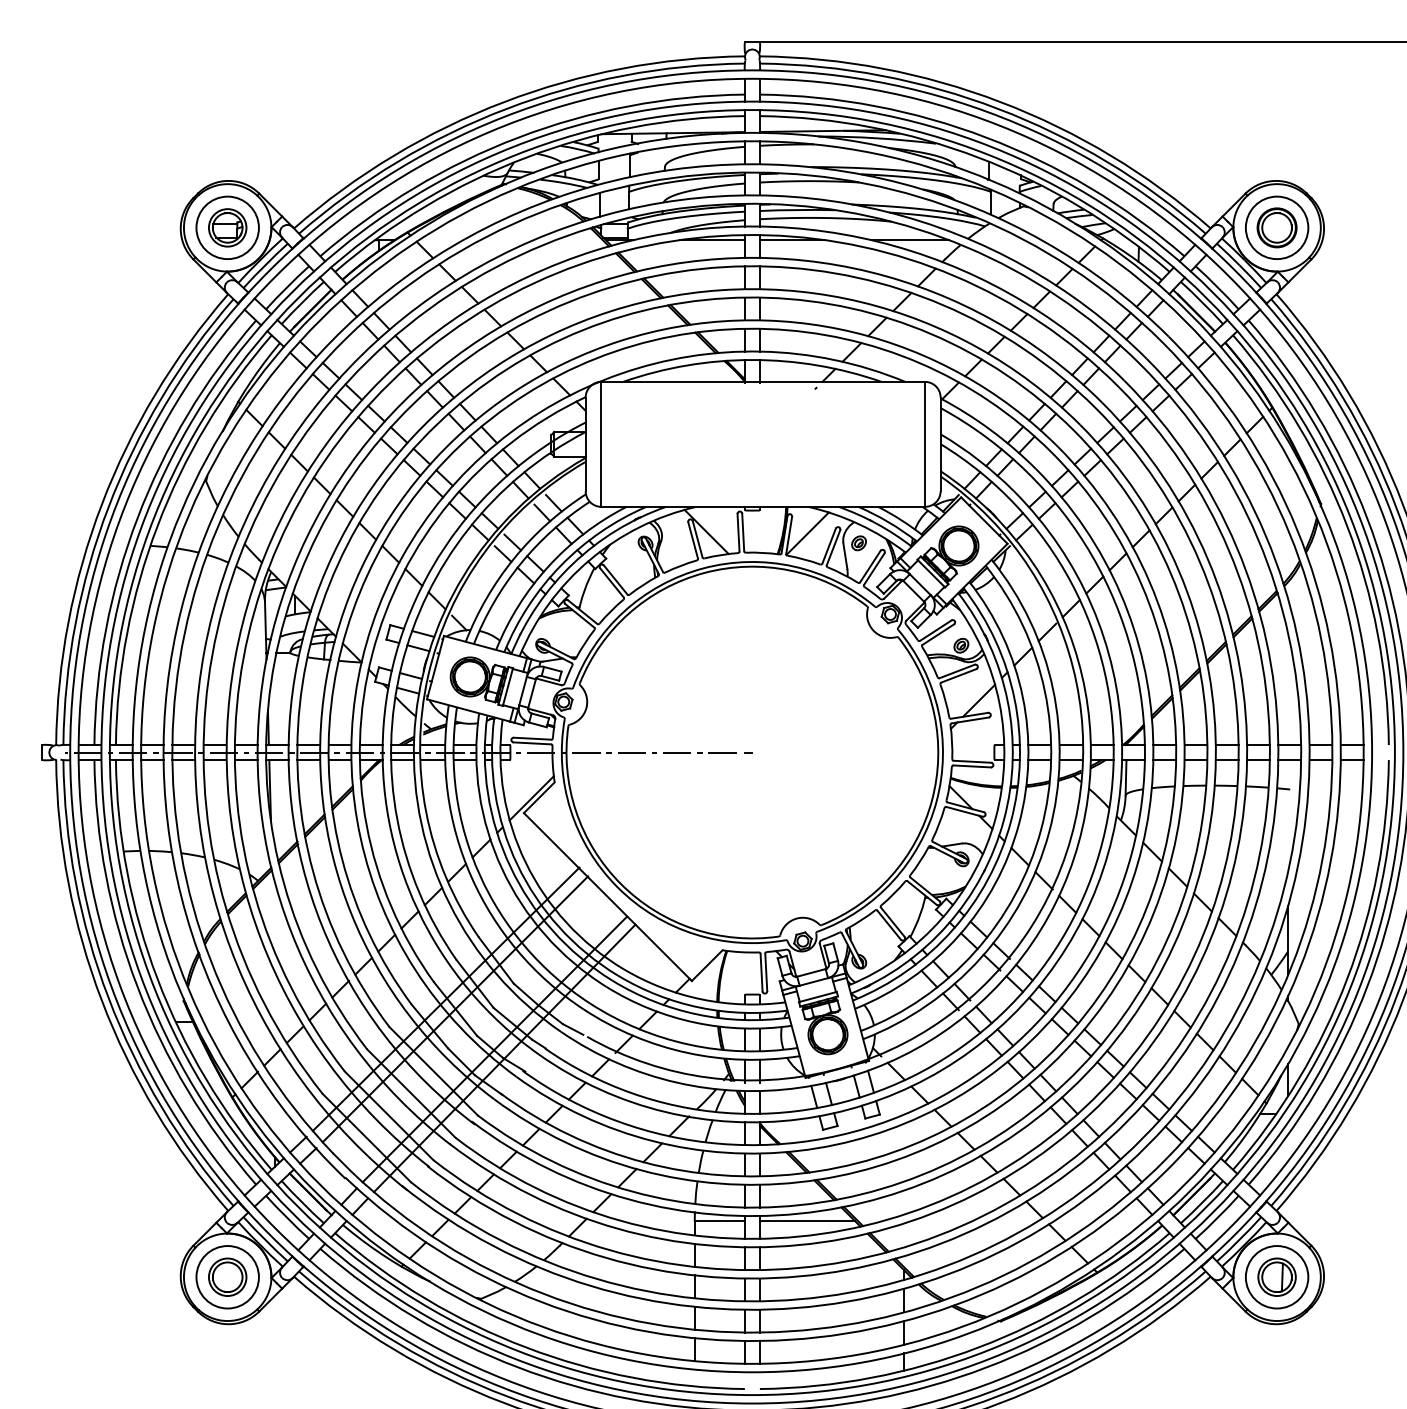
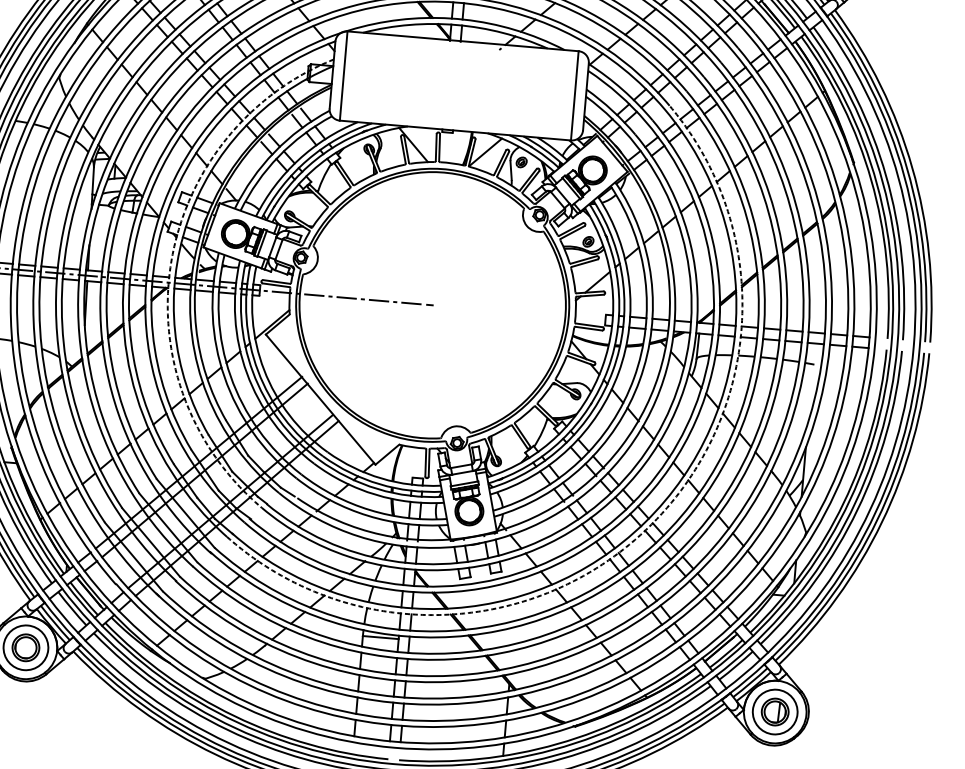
arc: (383, 725) -> (170, 263), solid -> dashed
arc: (1079, 1035) -> (648, 527), solid -> dashed
line: (806, 1220) -> (442, 642), removed

